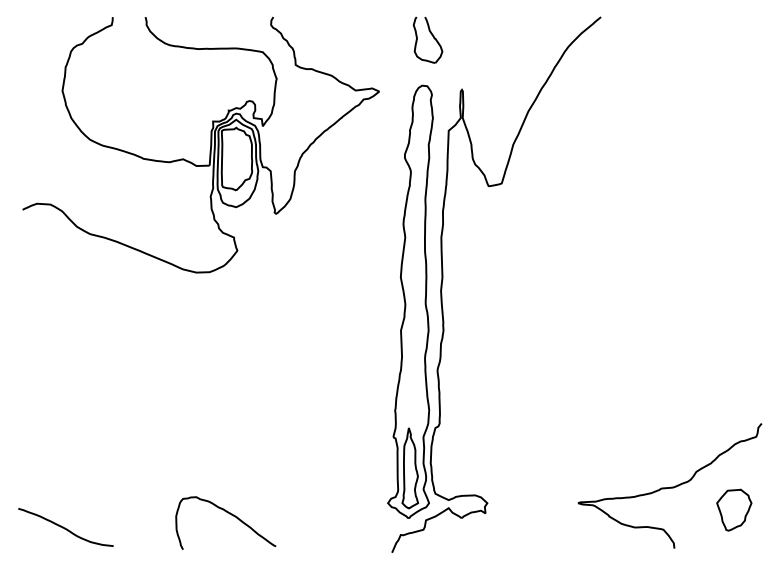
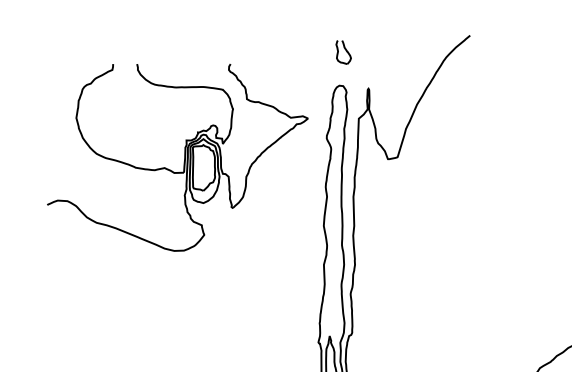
part: (427, 39) -> (343, 51), size x0.7
part: (210, 144) -> (184, 157), moved

